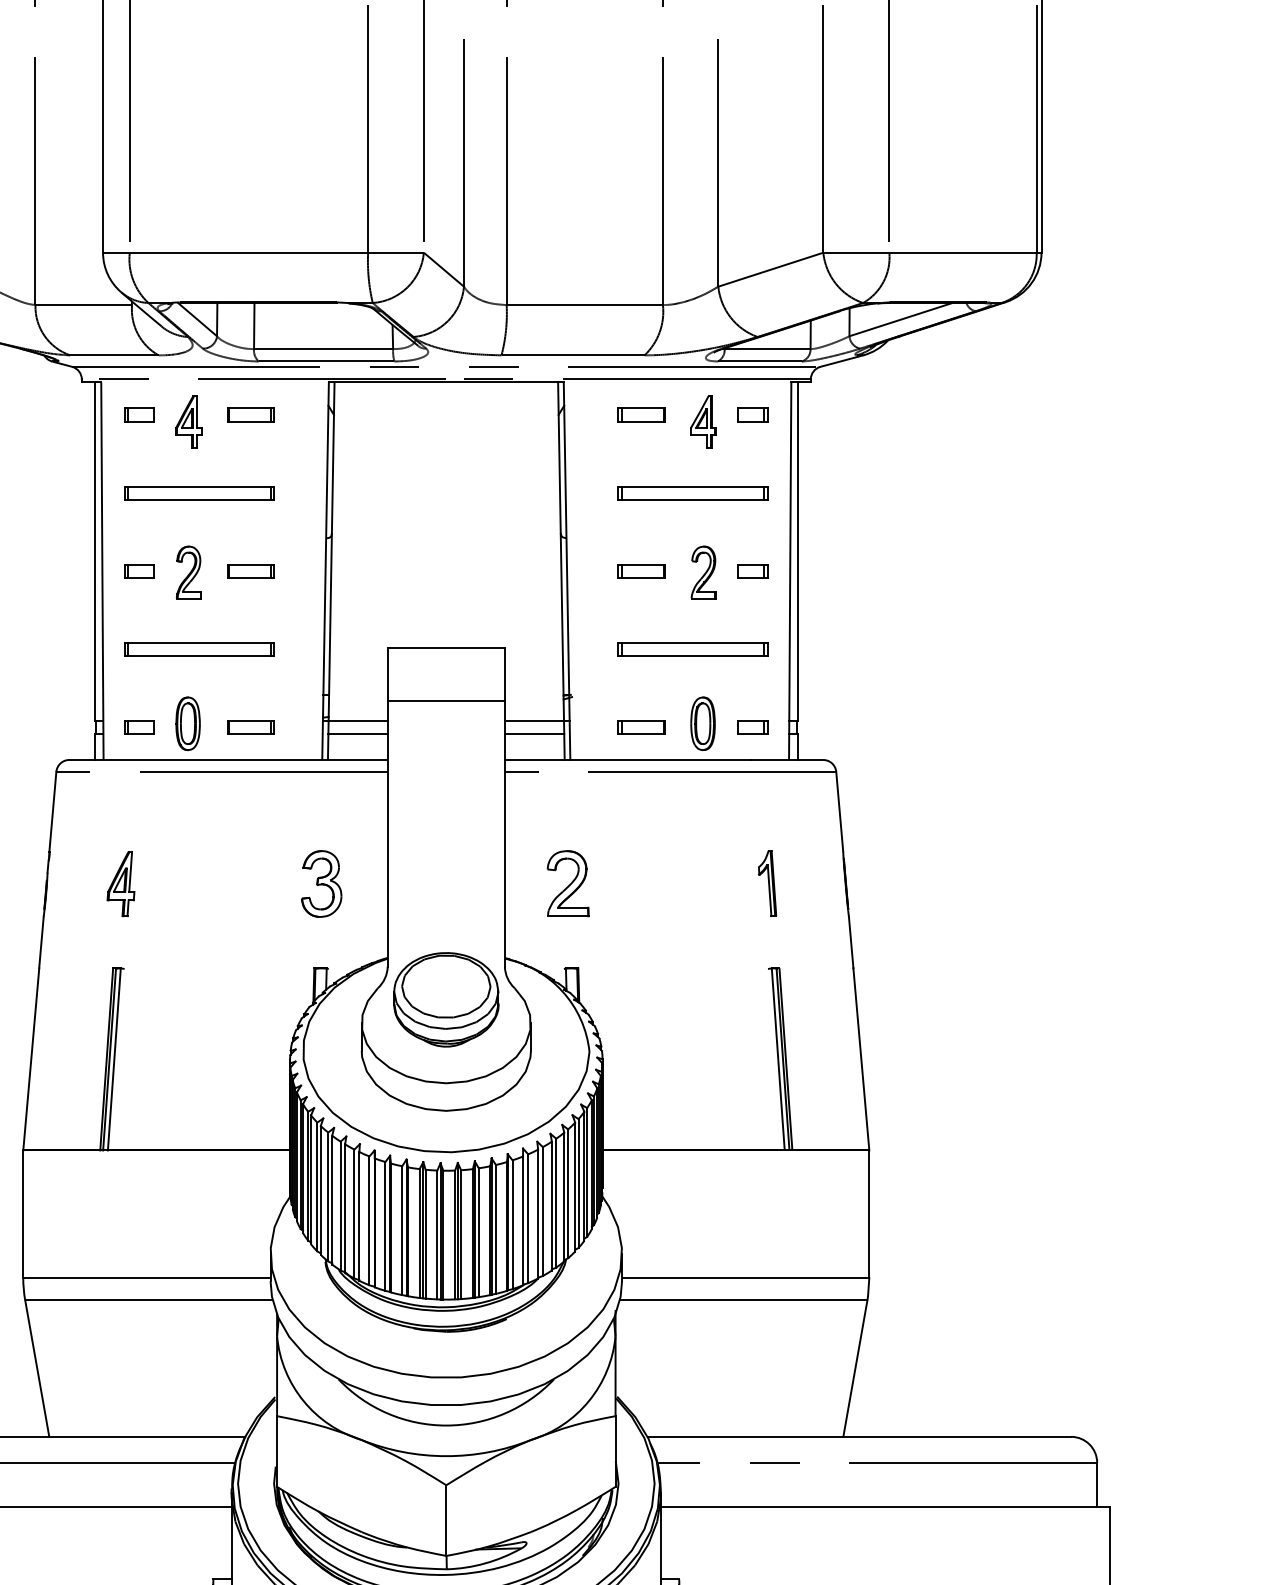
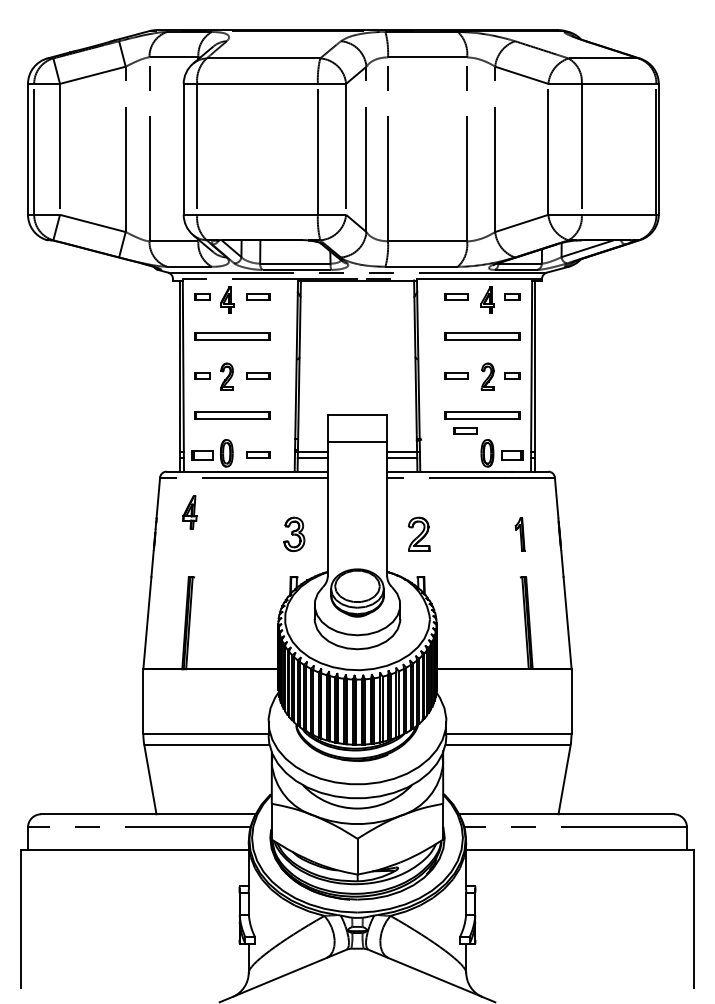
part: (140, 726) -> (202, 454), size x1.4
part: (641, 726) -> (465, 430), moved
part: (752, 726) -> (512, 454), size x1.4
part: (120, 884) -> (189, 512), moved

